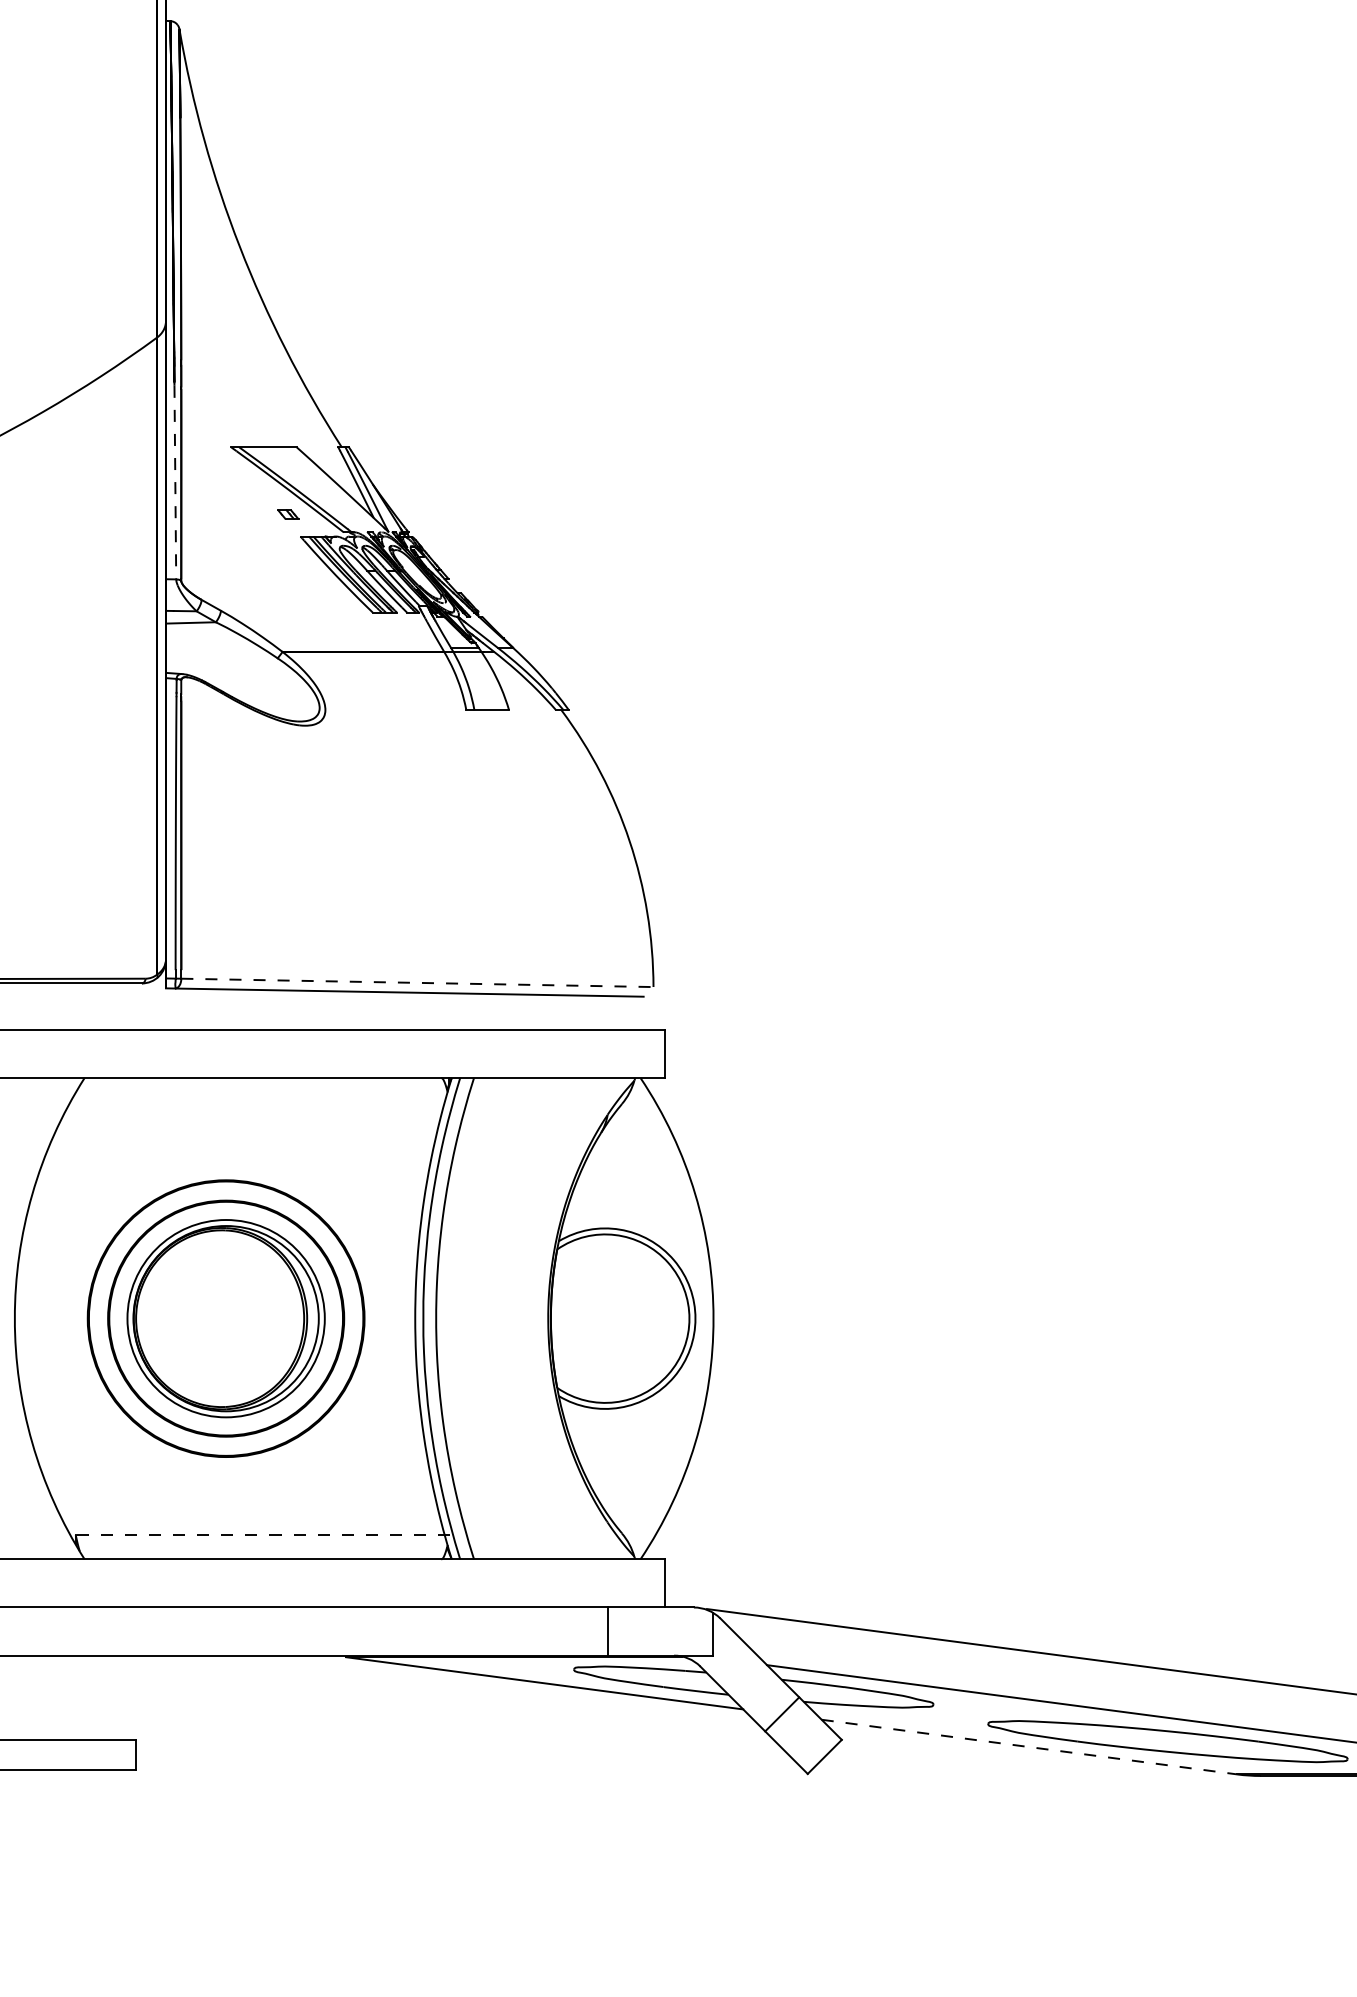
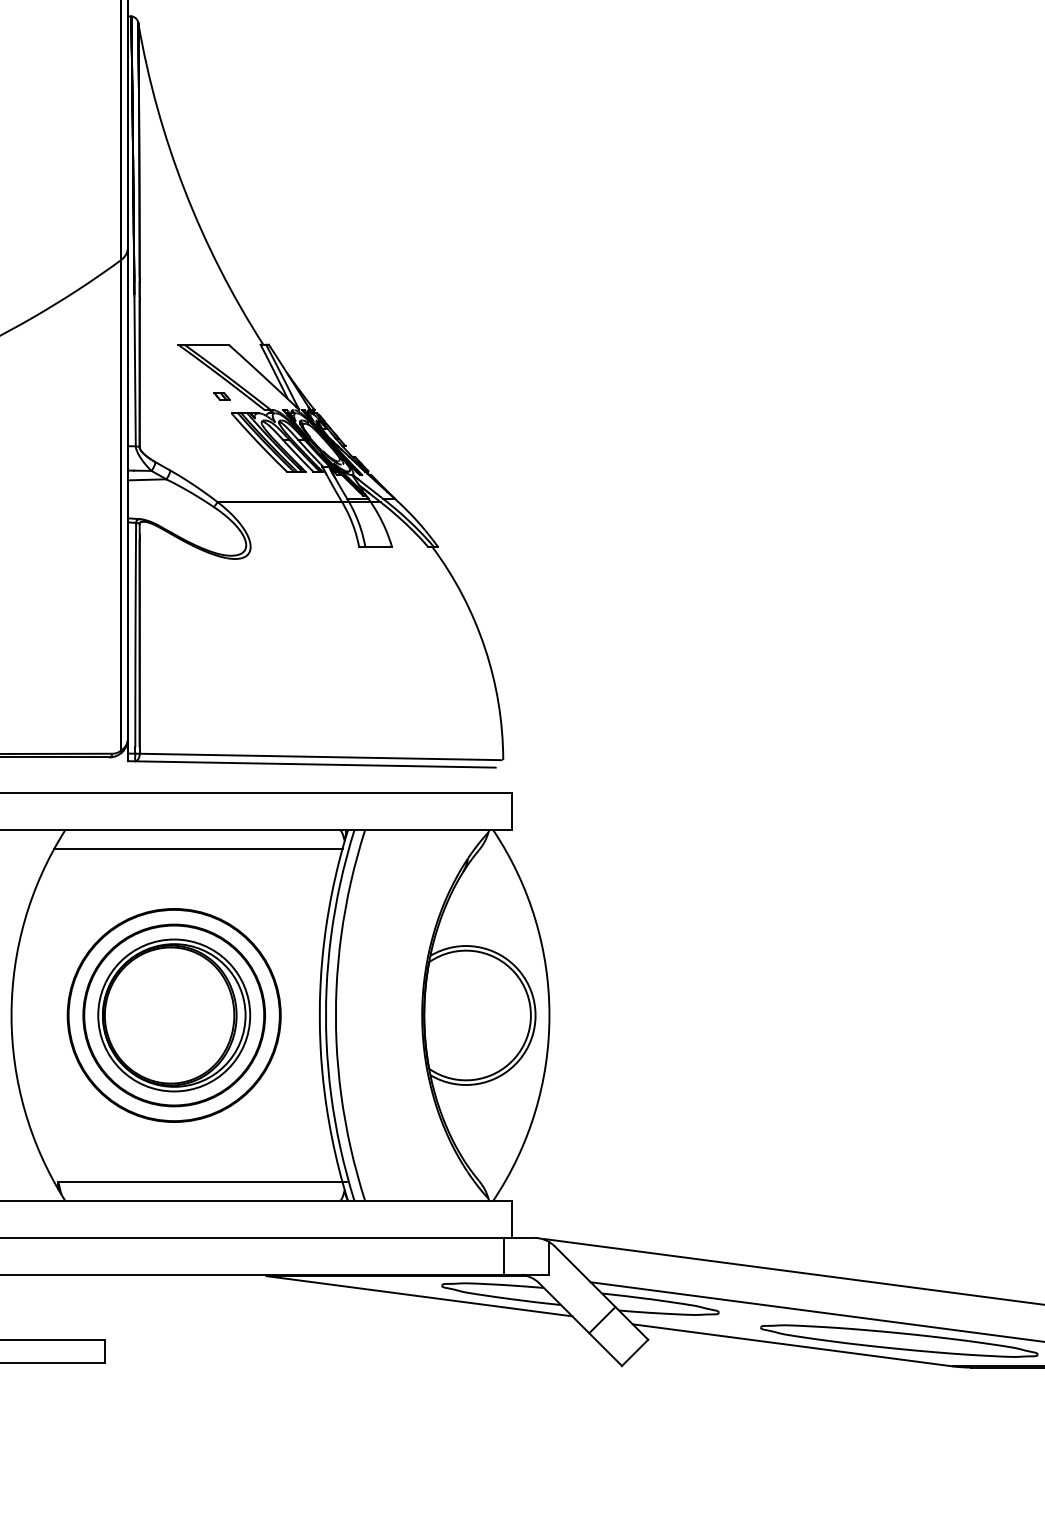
line: (175, 482) -> (135, 371), dashed -> solid
line: (416, 982) -> (320, 756), dashed -> solid
line: (257, 1102) -> (198, 849), added
line: (262, 1535) -> (202, 1182), dashed -> solid
line: (608, 1631) -> (504, 1256), moved
line: (1029, 1747) -> (792, 1345), dashed -> solid

